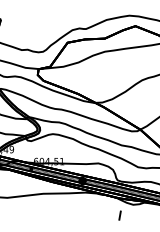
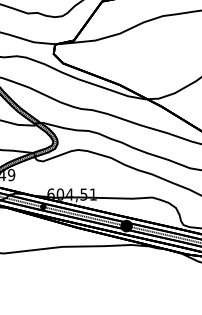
line: (119, 215) -> (186, 282), removed

